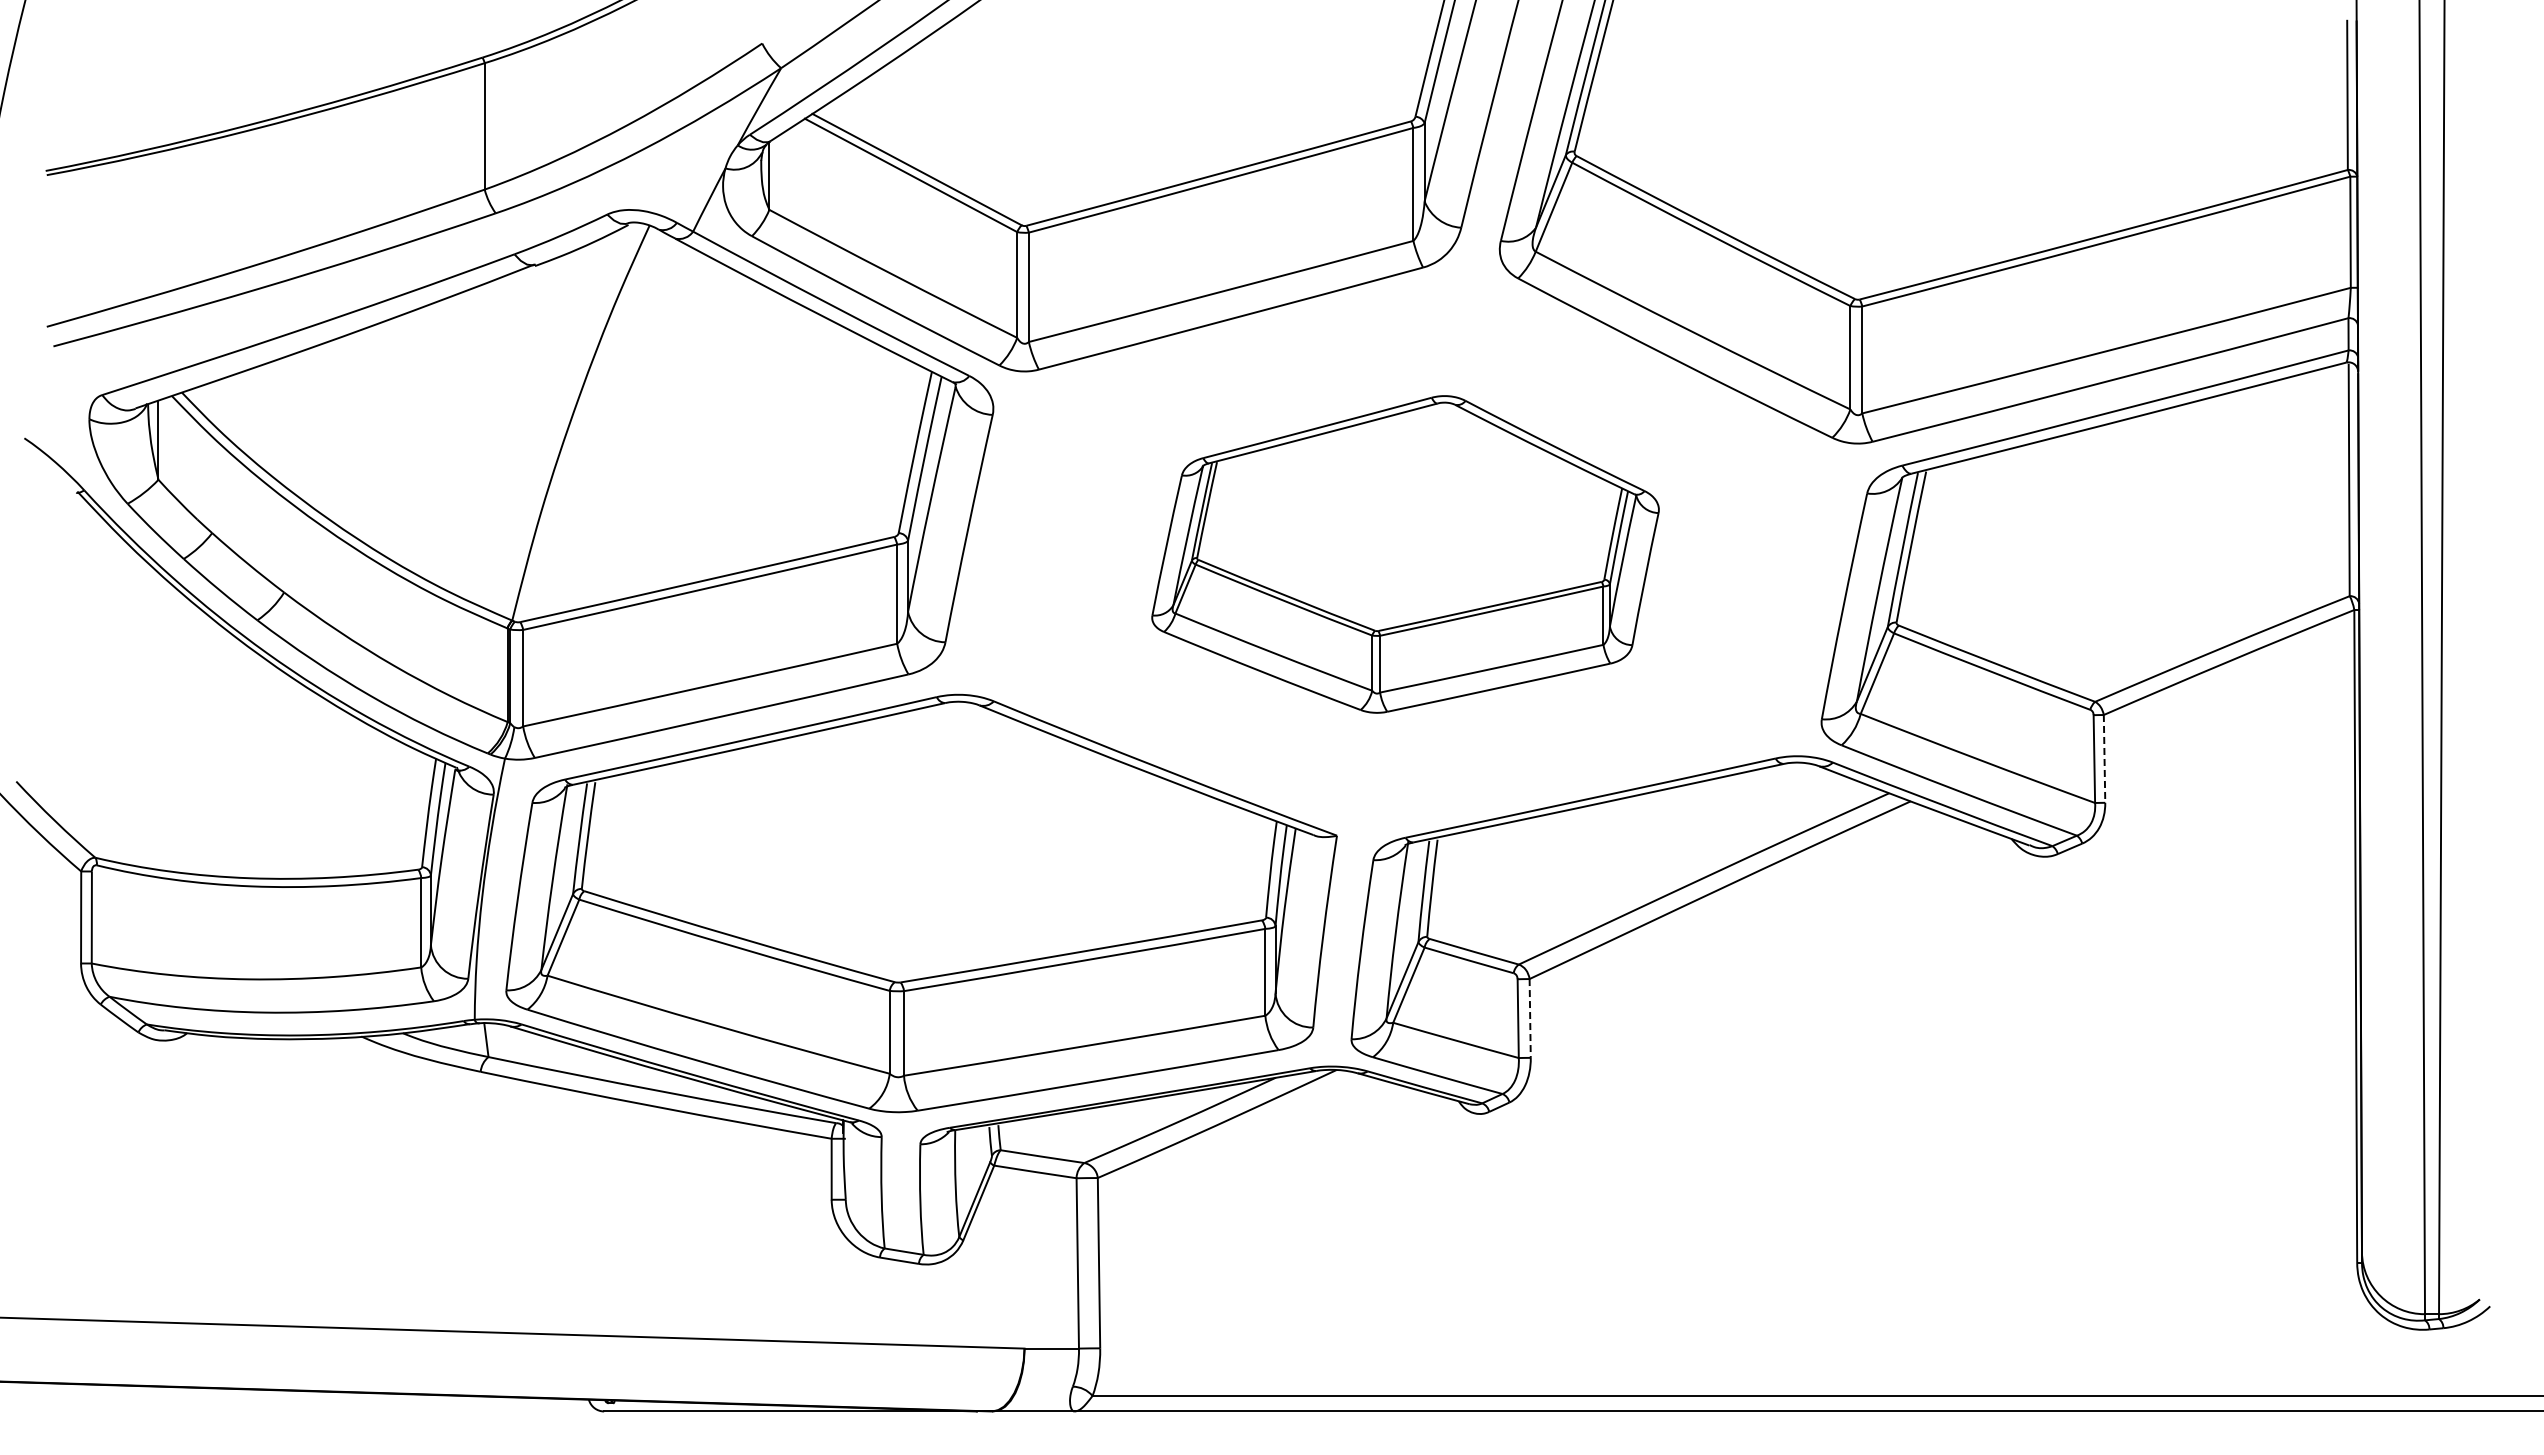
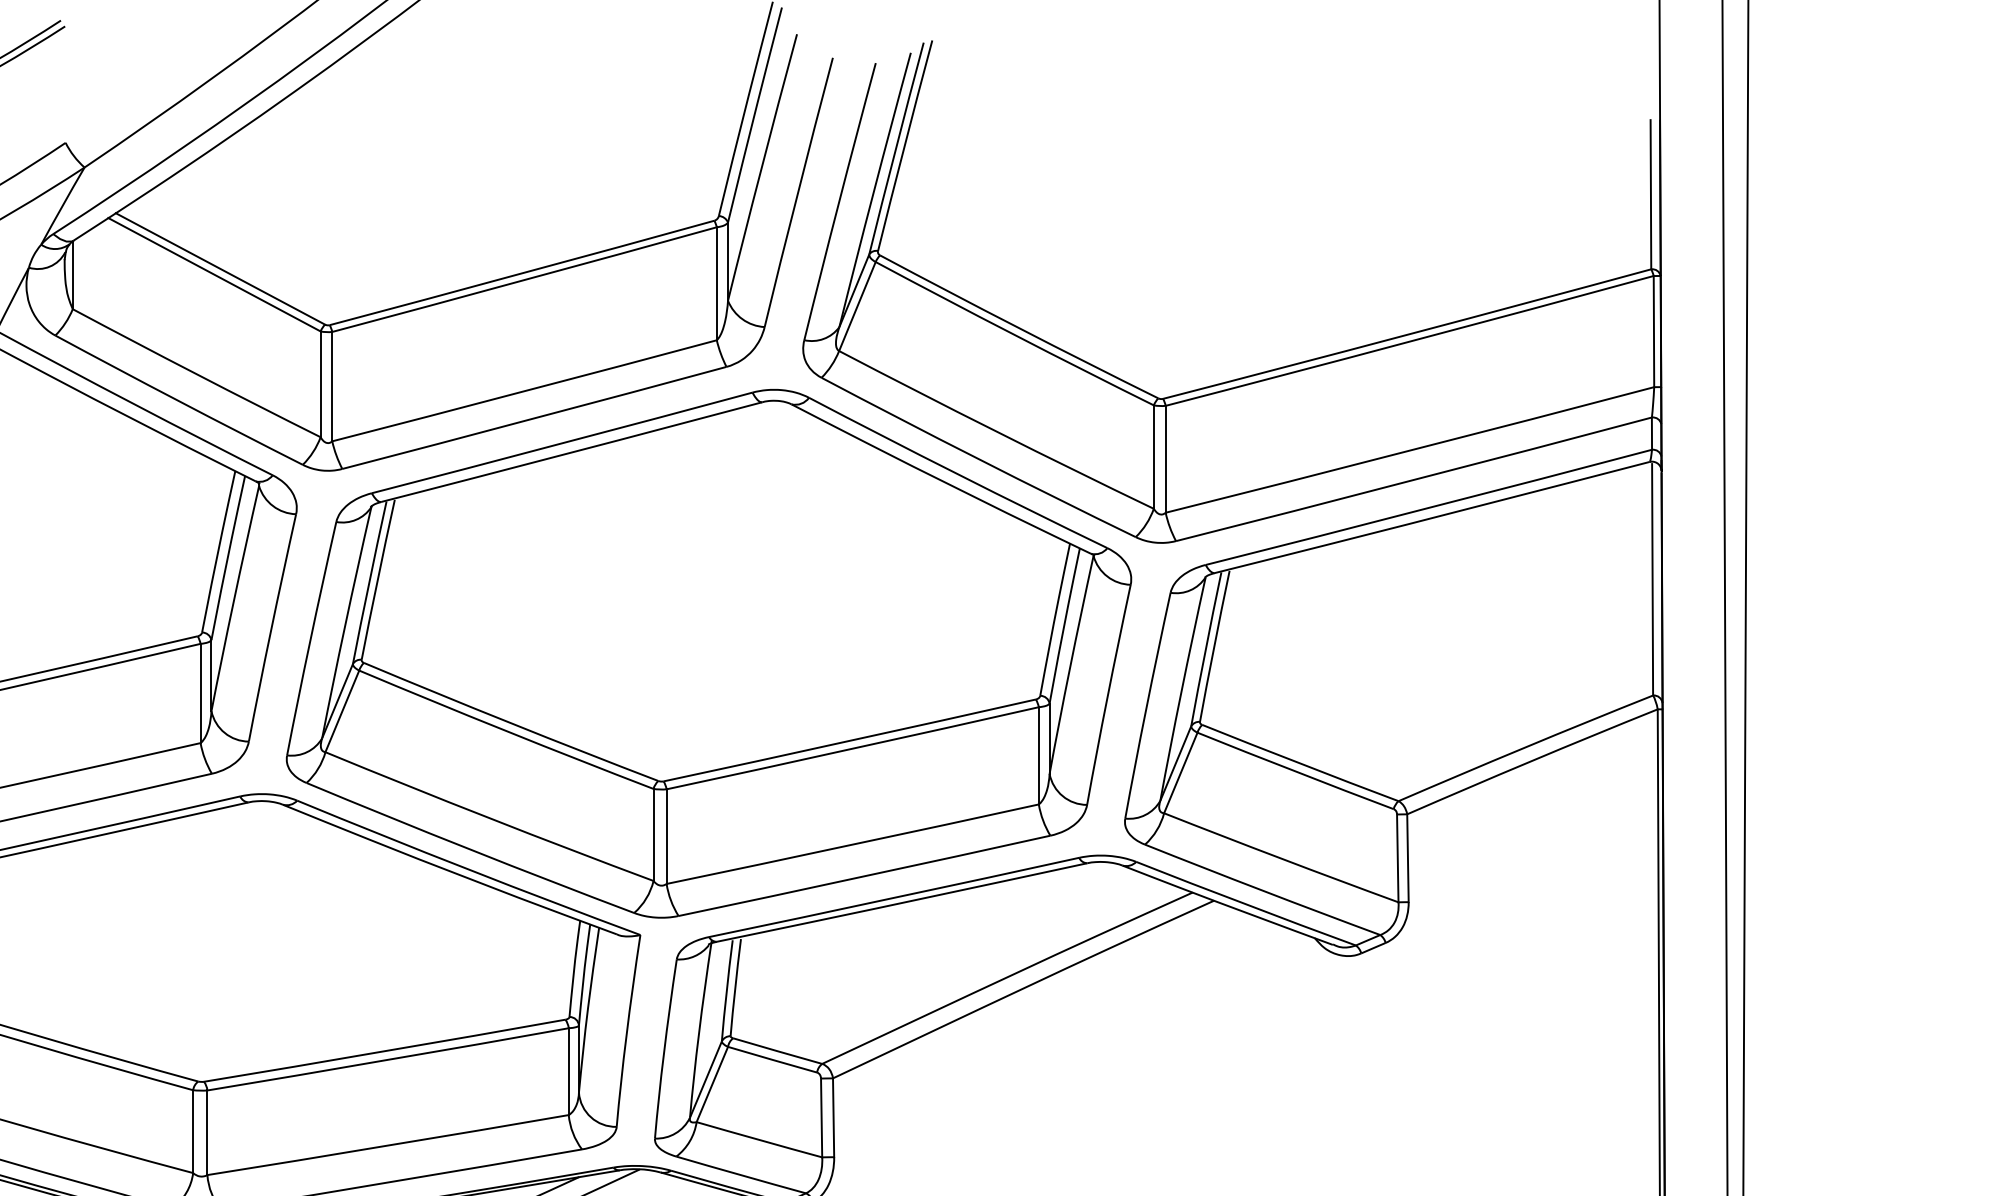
part: (1405, 554) -> (708, 653), size x1.67
line: (2104, 758) -> (1407, 857), dashed -> solid
line: (1530, 1018) -> (833, 1117), dashed -> solid

